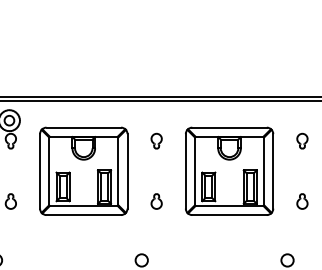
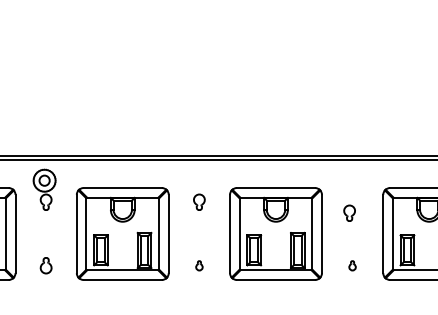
part: (302, 140) -> (349, 212), moved
part: (156, 201) -> (199, 265), size x0.6
part: (302, 201) -> (352, 265), size x0.6

